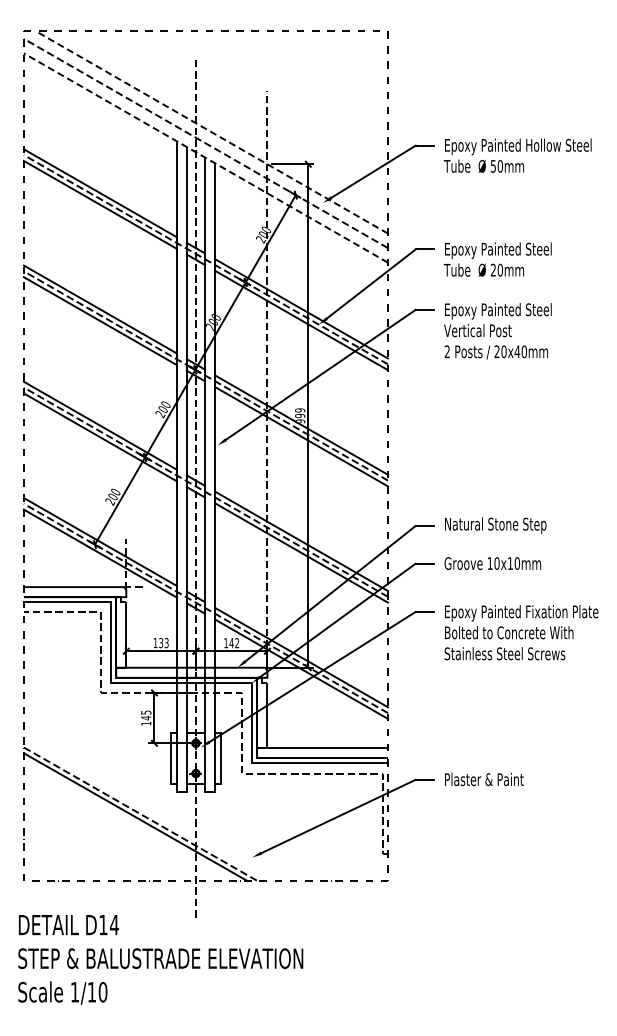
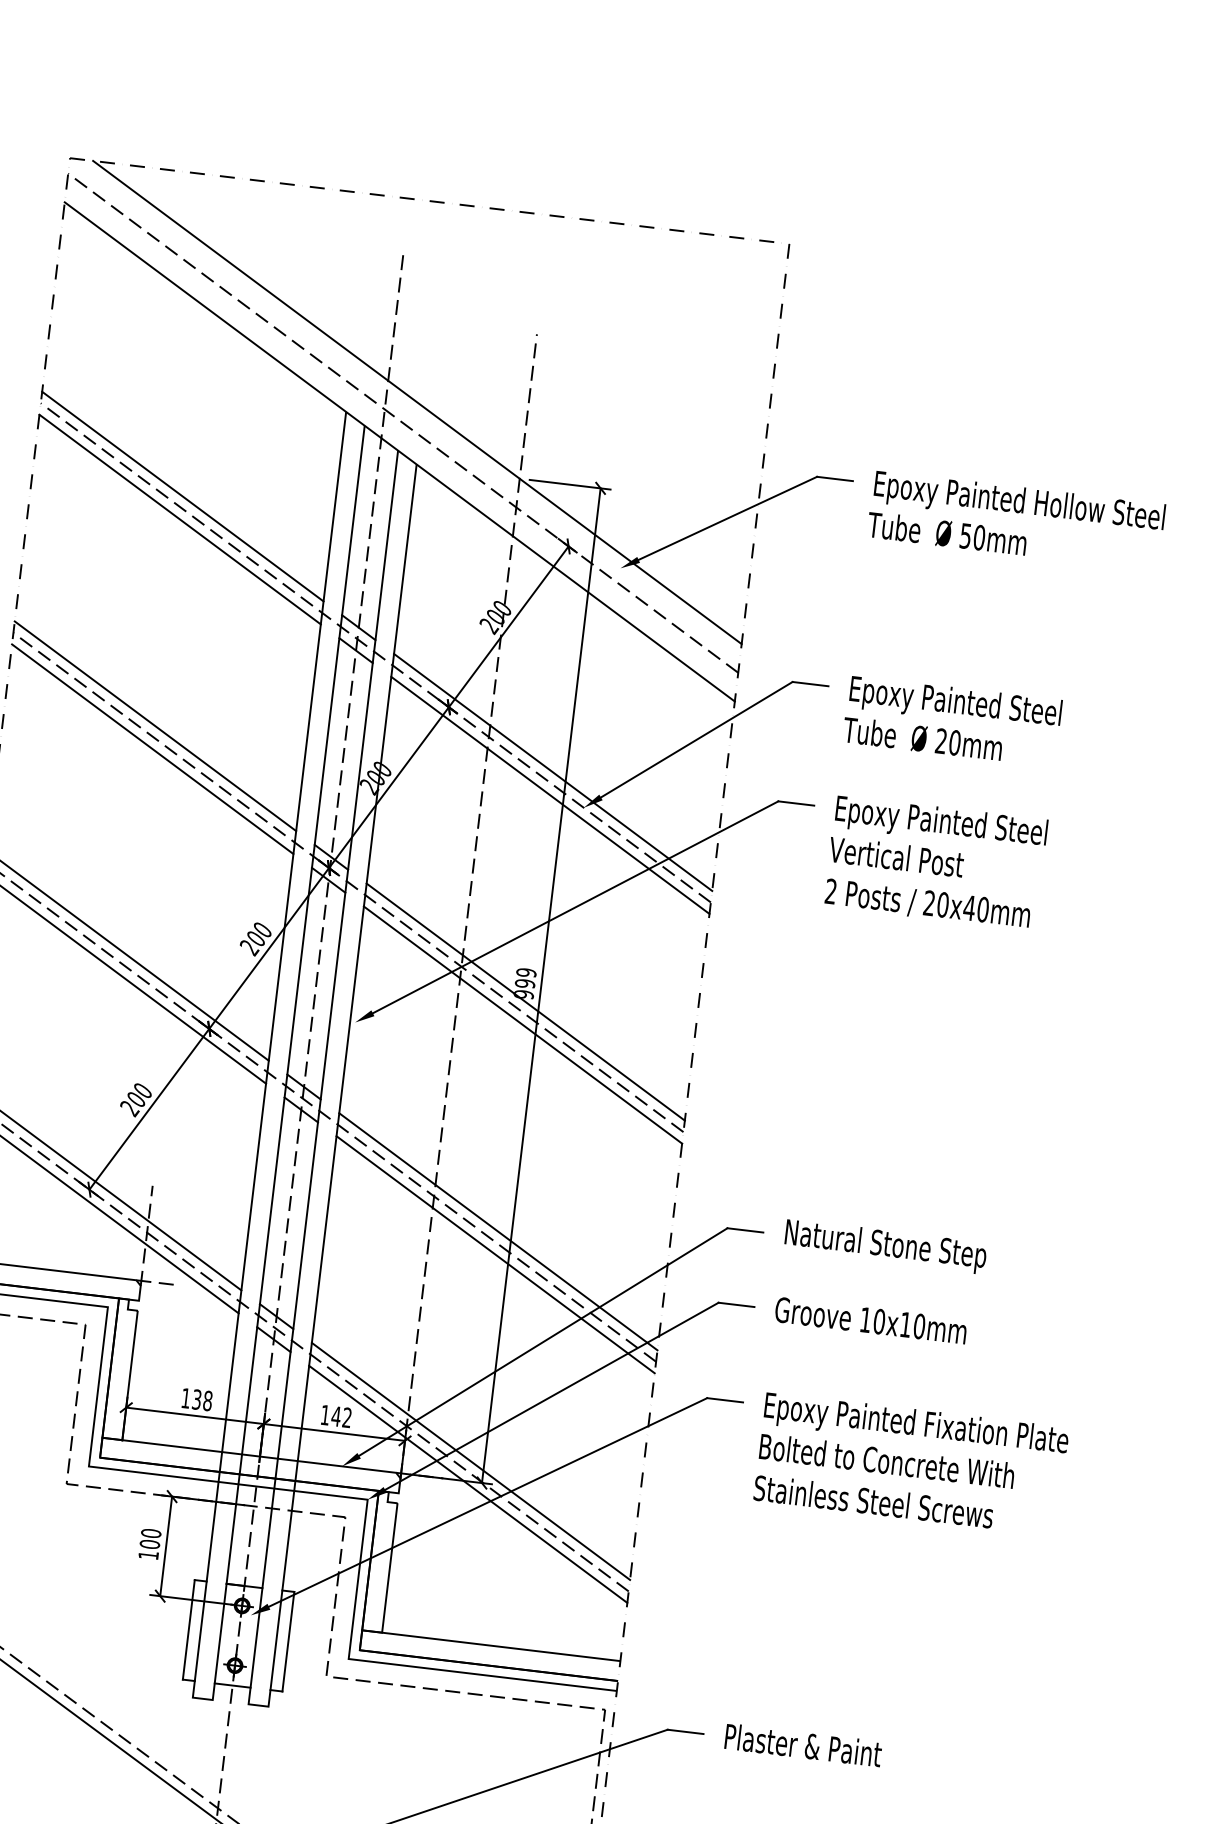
line: (211, 132) -> (416, 402), dashed -> solid
line: (205, 158) -> (398, 452), dashed -> solid
text: (166, 643) -> (207, 1401), 133 -> 138
text: (146, 715) -> (151, 1539), 145 -> 100

